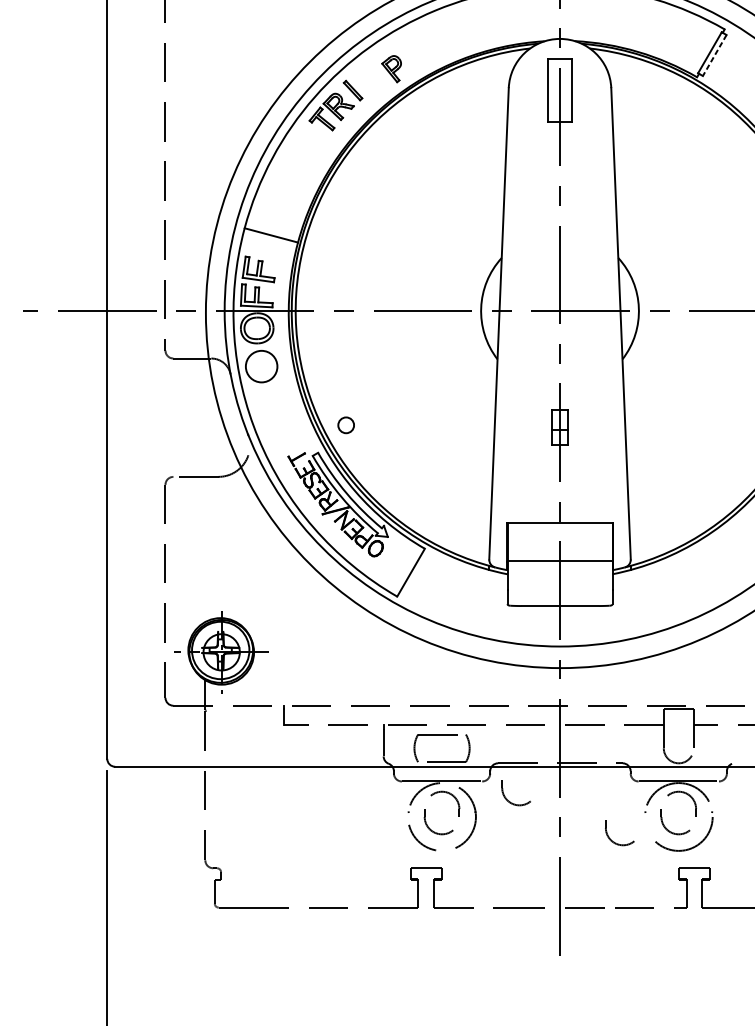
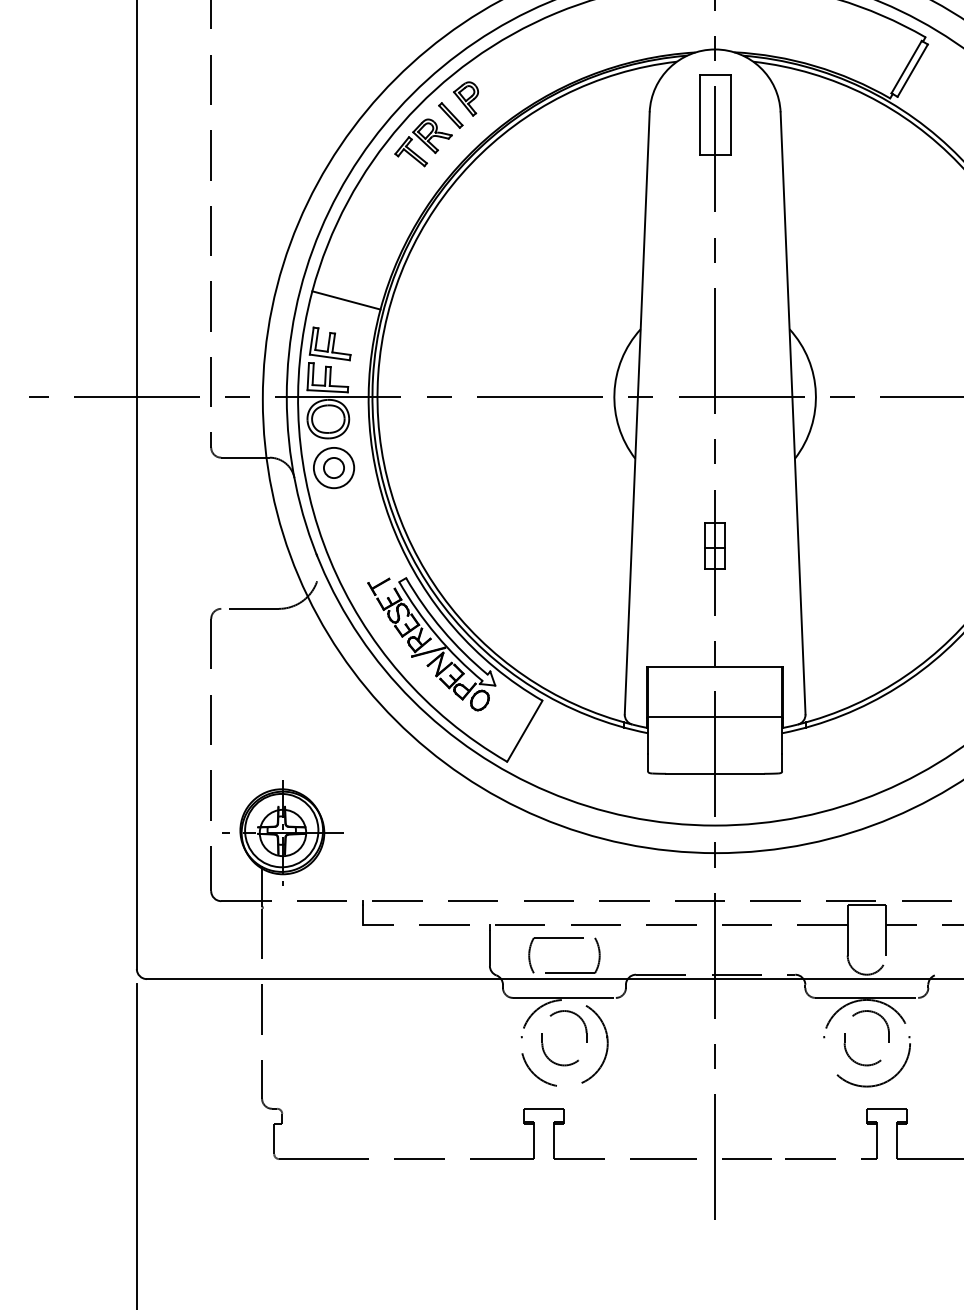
line: (714, 56) -> (912, 71), dashed -> solid
part: (391, 68) -> (465, 98), moved
circle: (345, 424) -> (333, 467), moved
part: (510, 801) -> (651, 1023), removed
part: (615, 842) -> (785, 1075), removed

